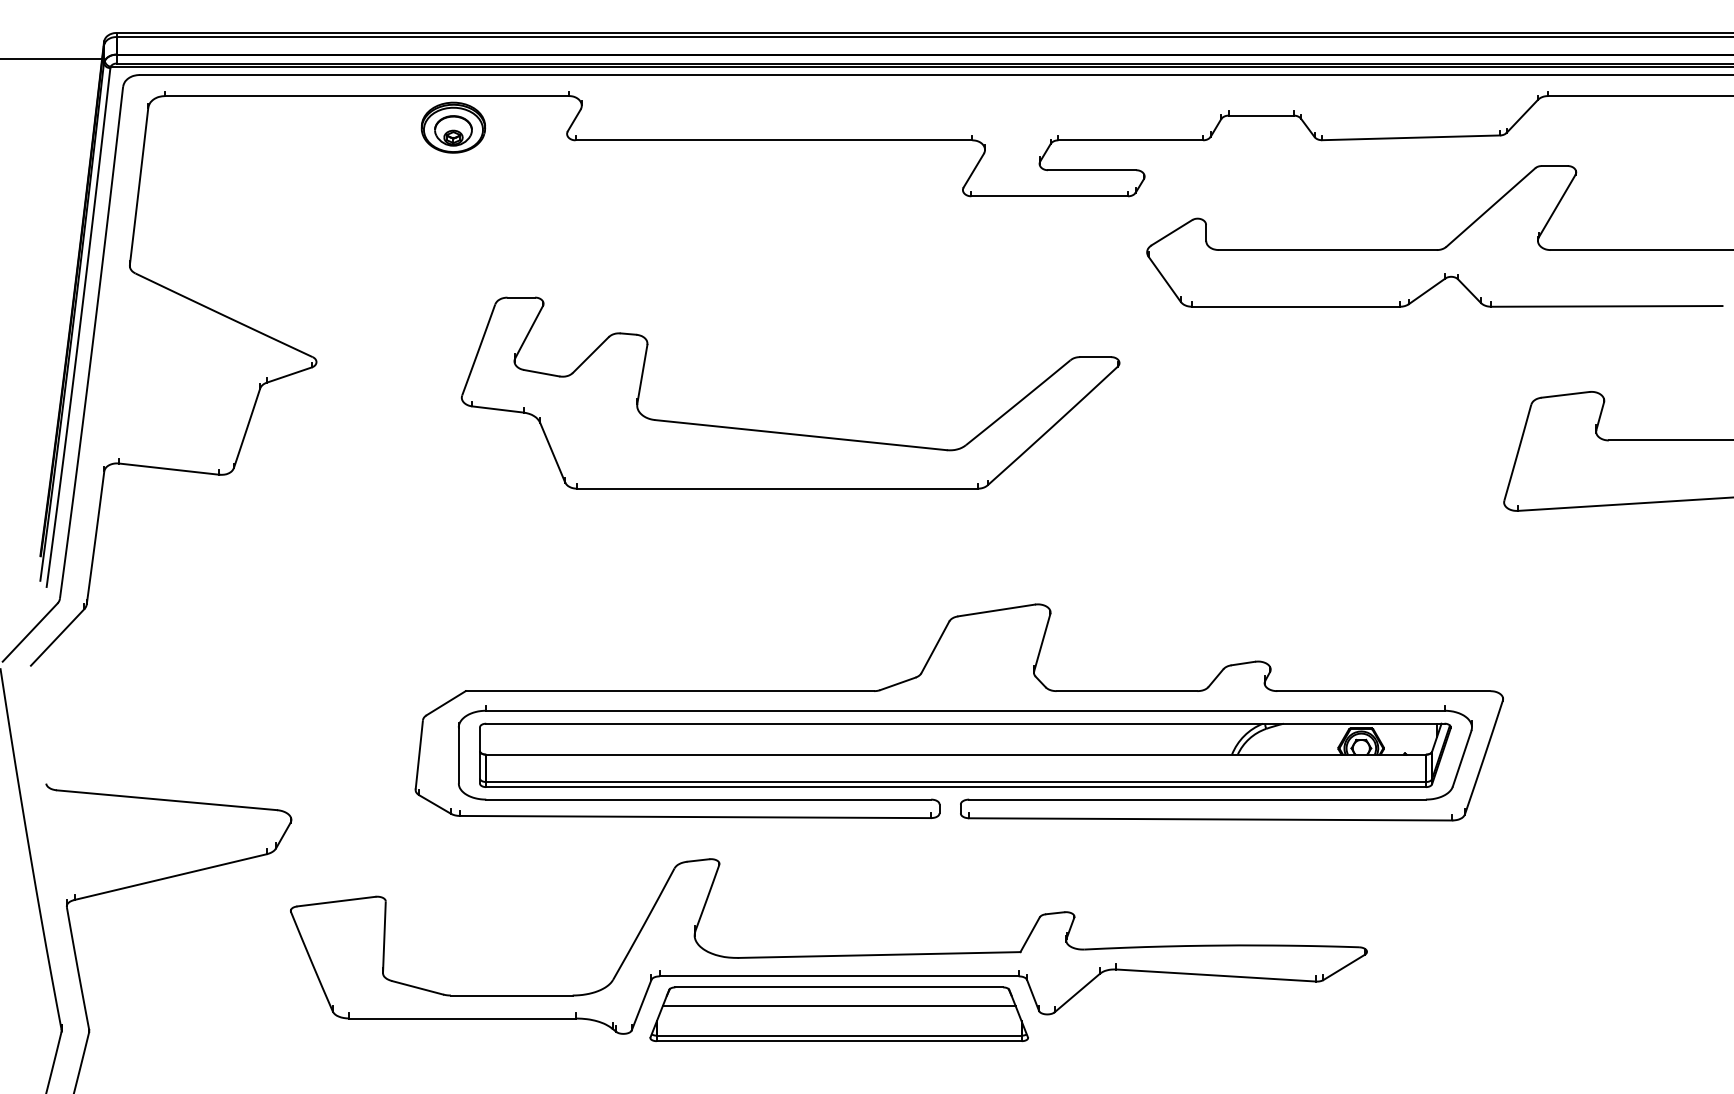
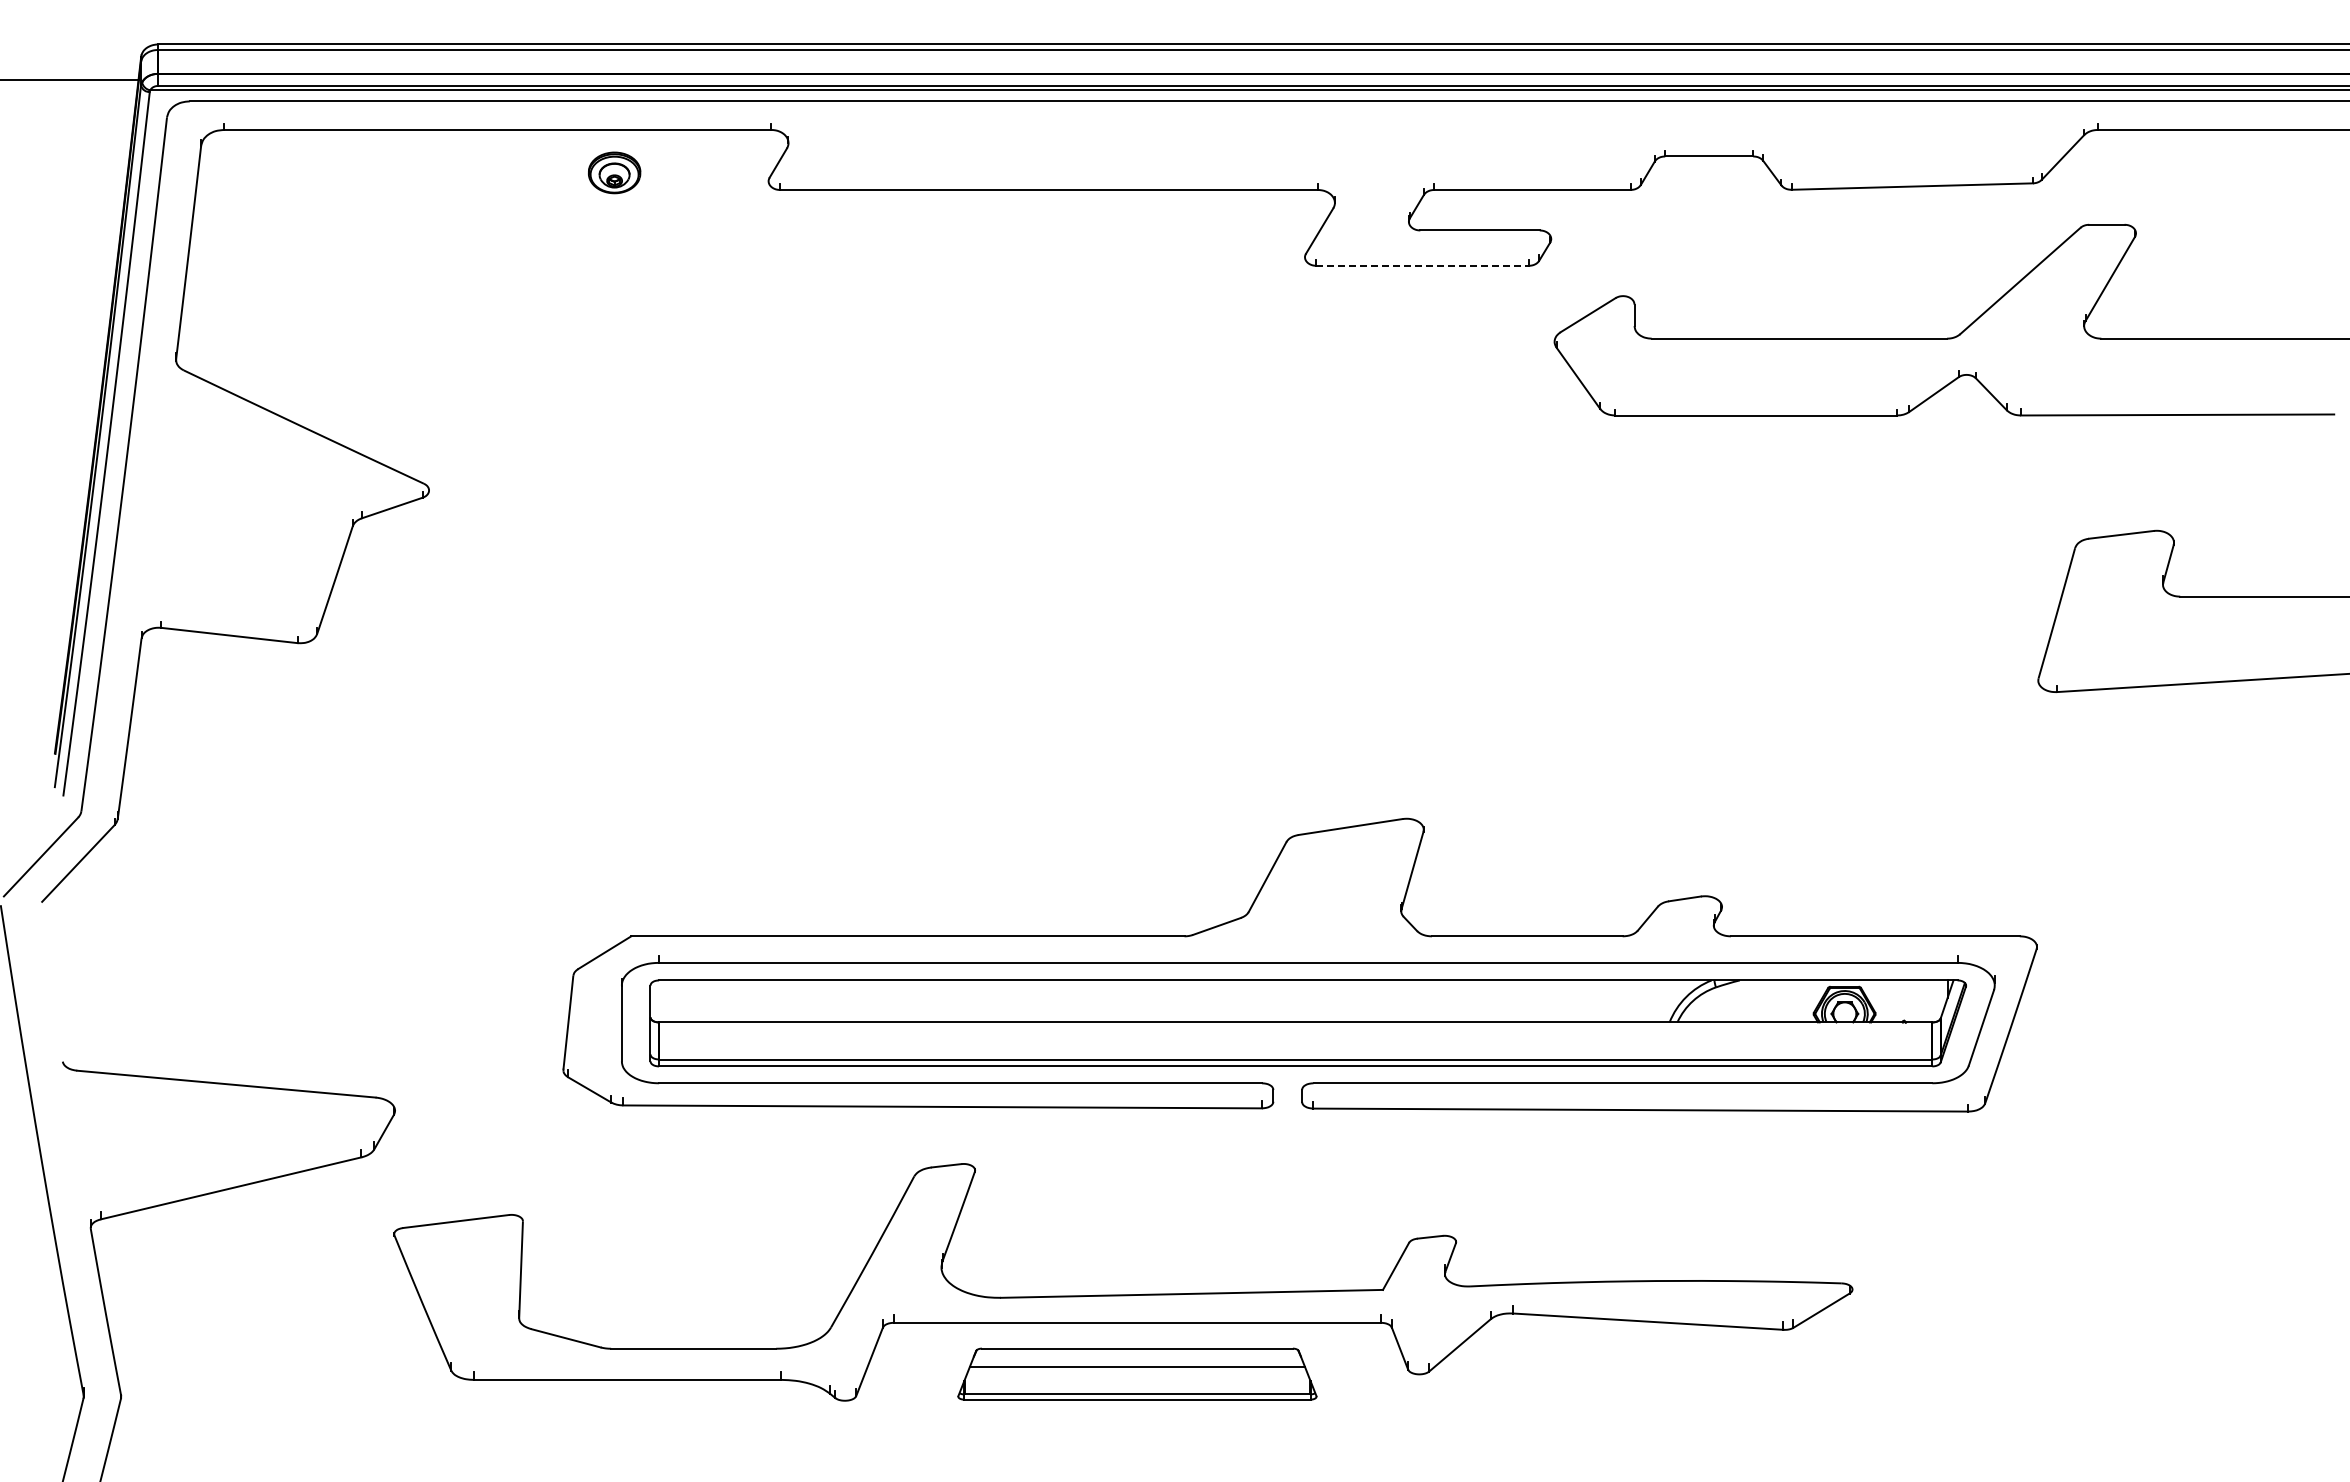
part: (453, 127) -> (614, 172), size x0.6
line: (1050, 196) -> (1423, 265), solid -> dashed
part: (789, 432) -> (1069, 586), removed
part: (839, 1013) -> (1137, 1373), size x0.7

